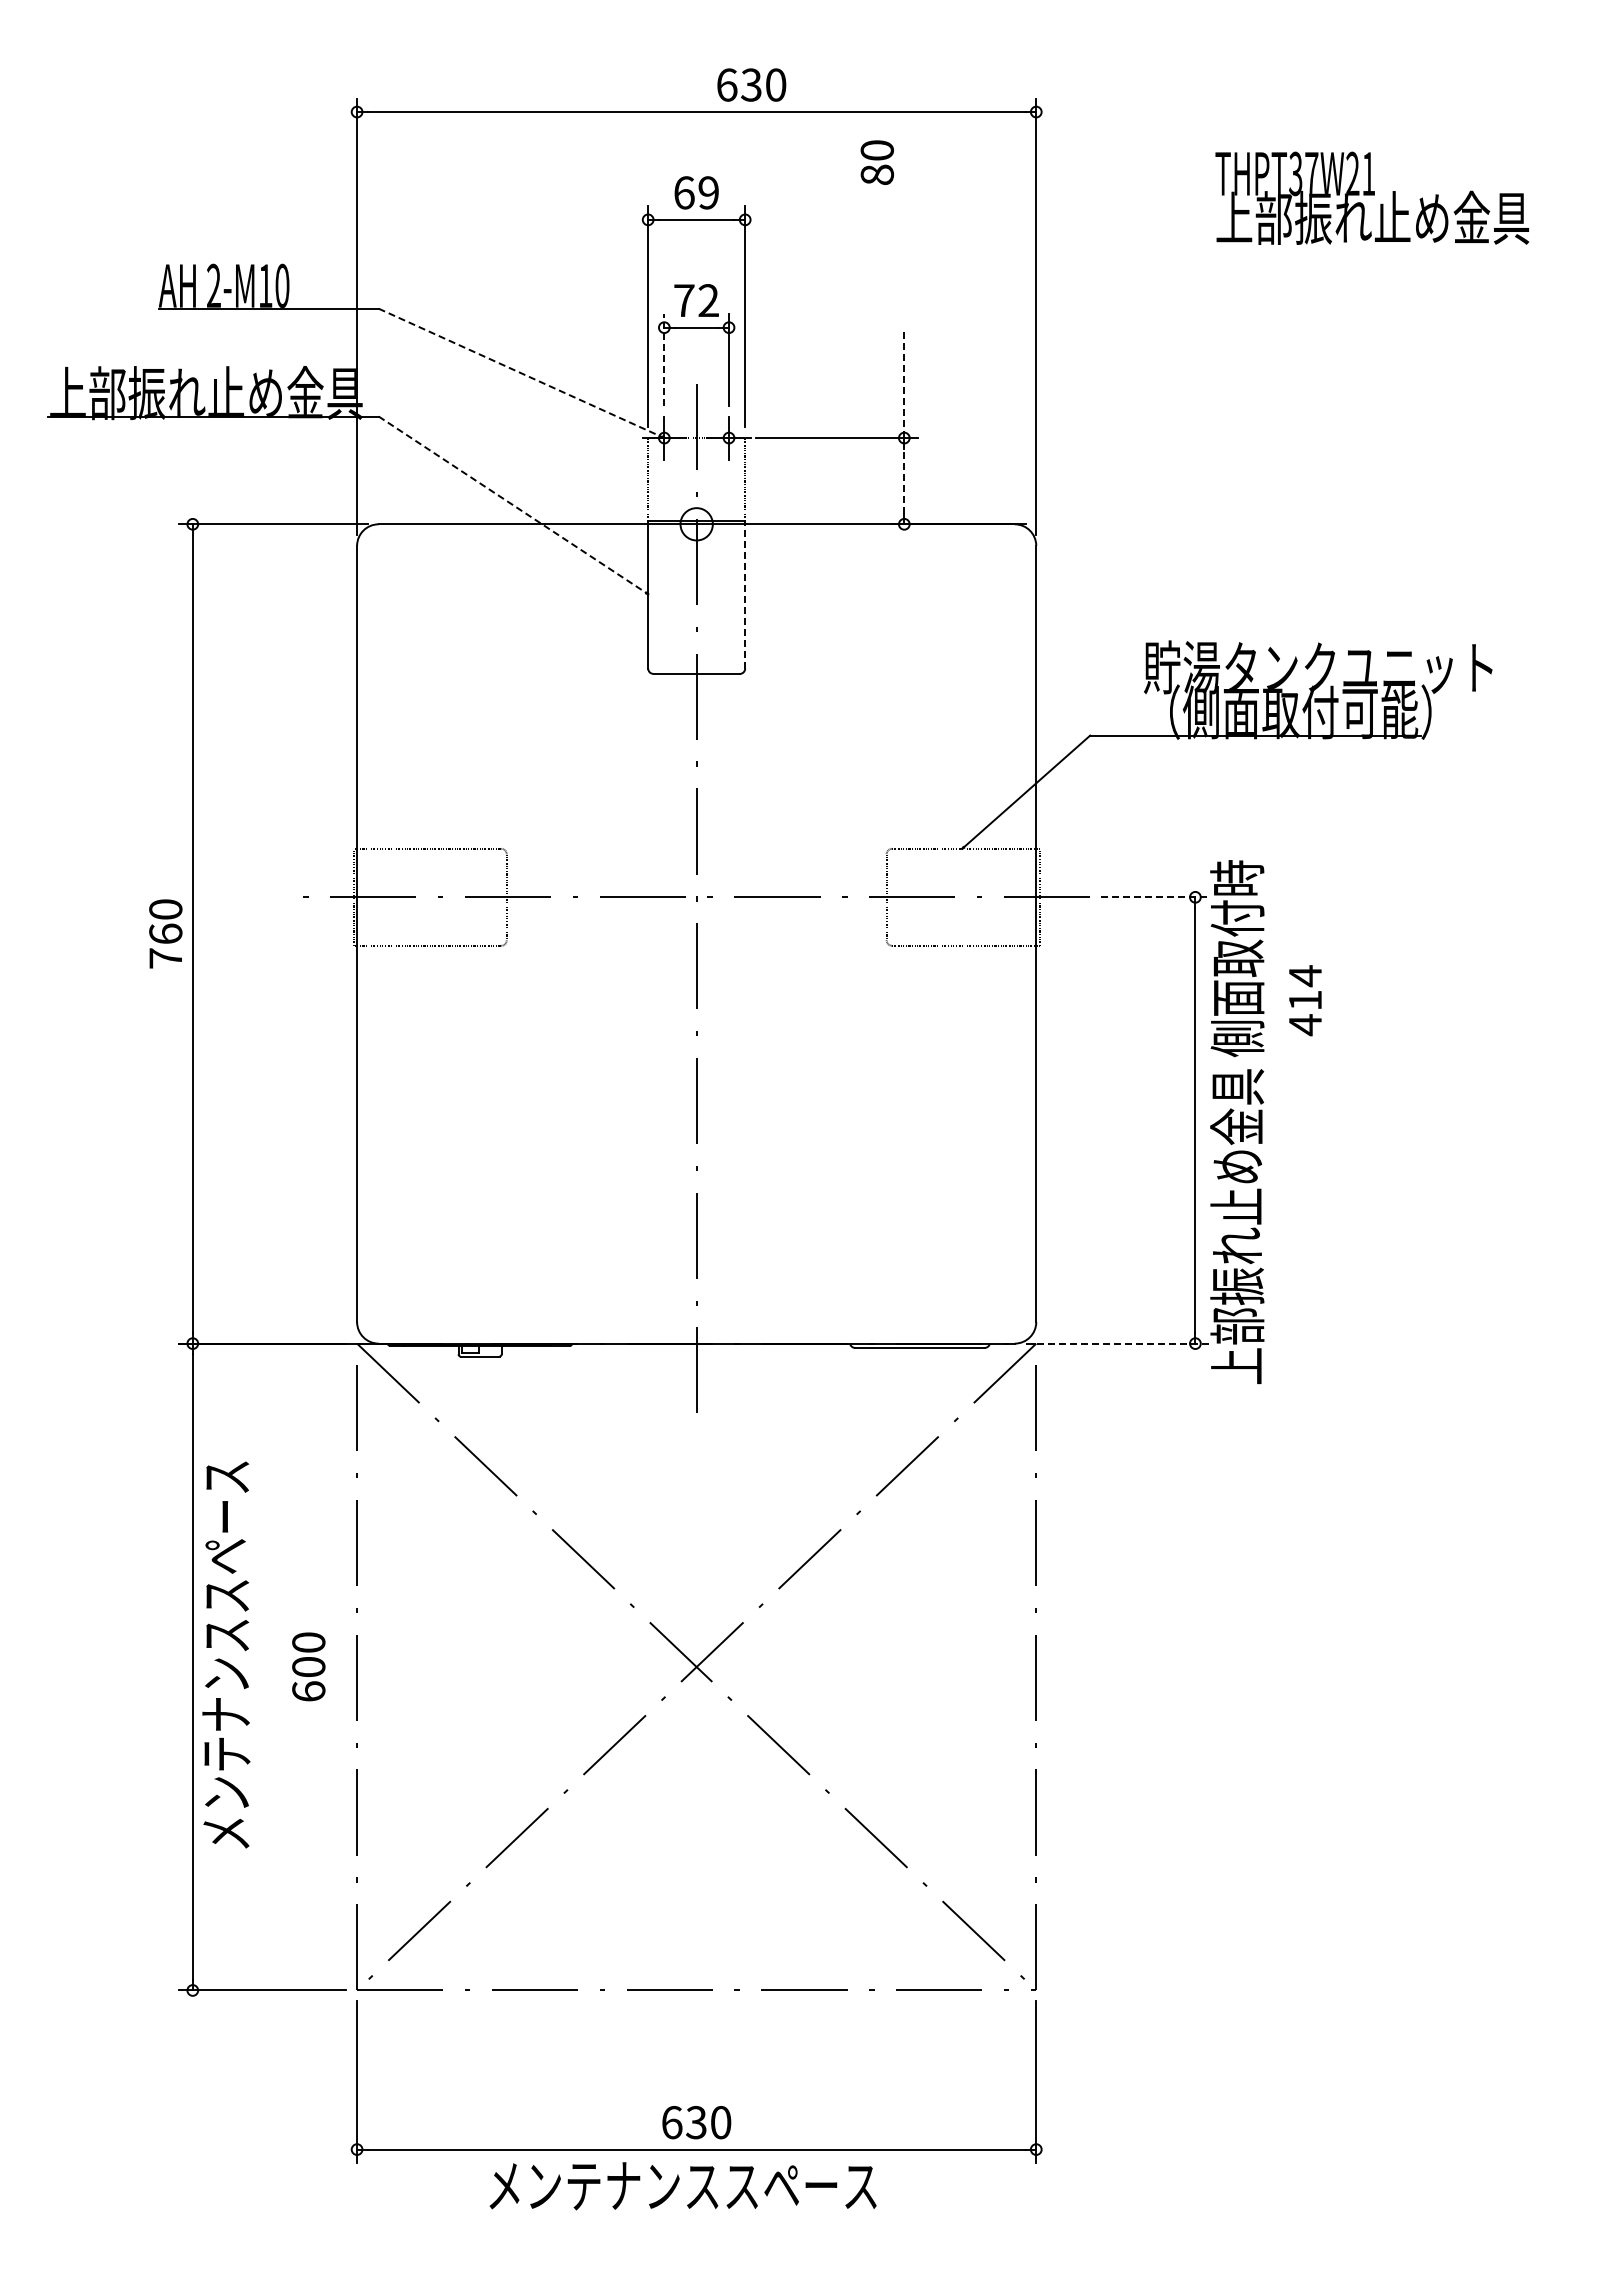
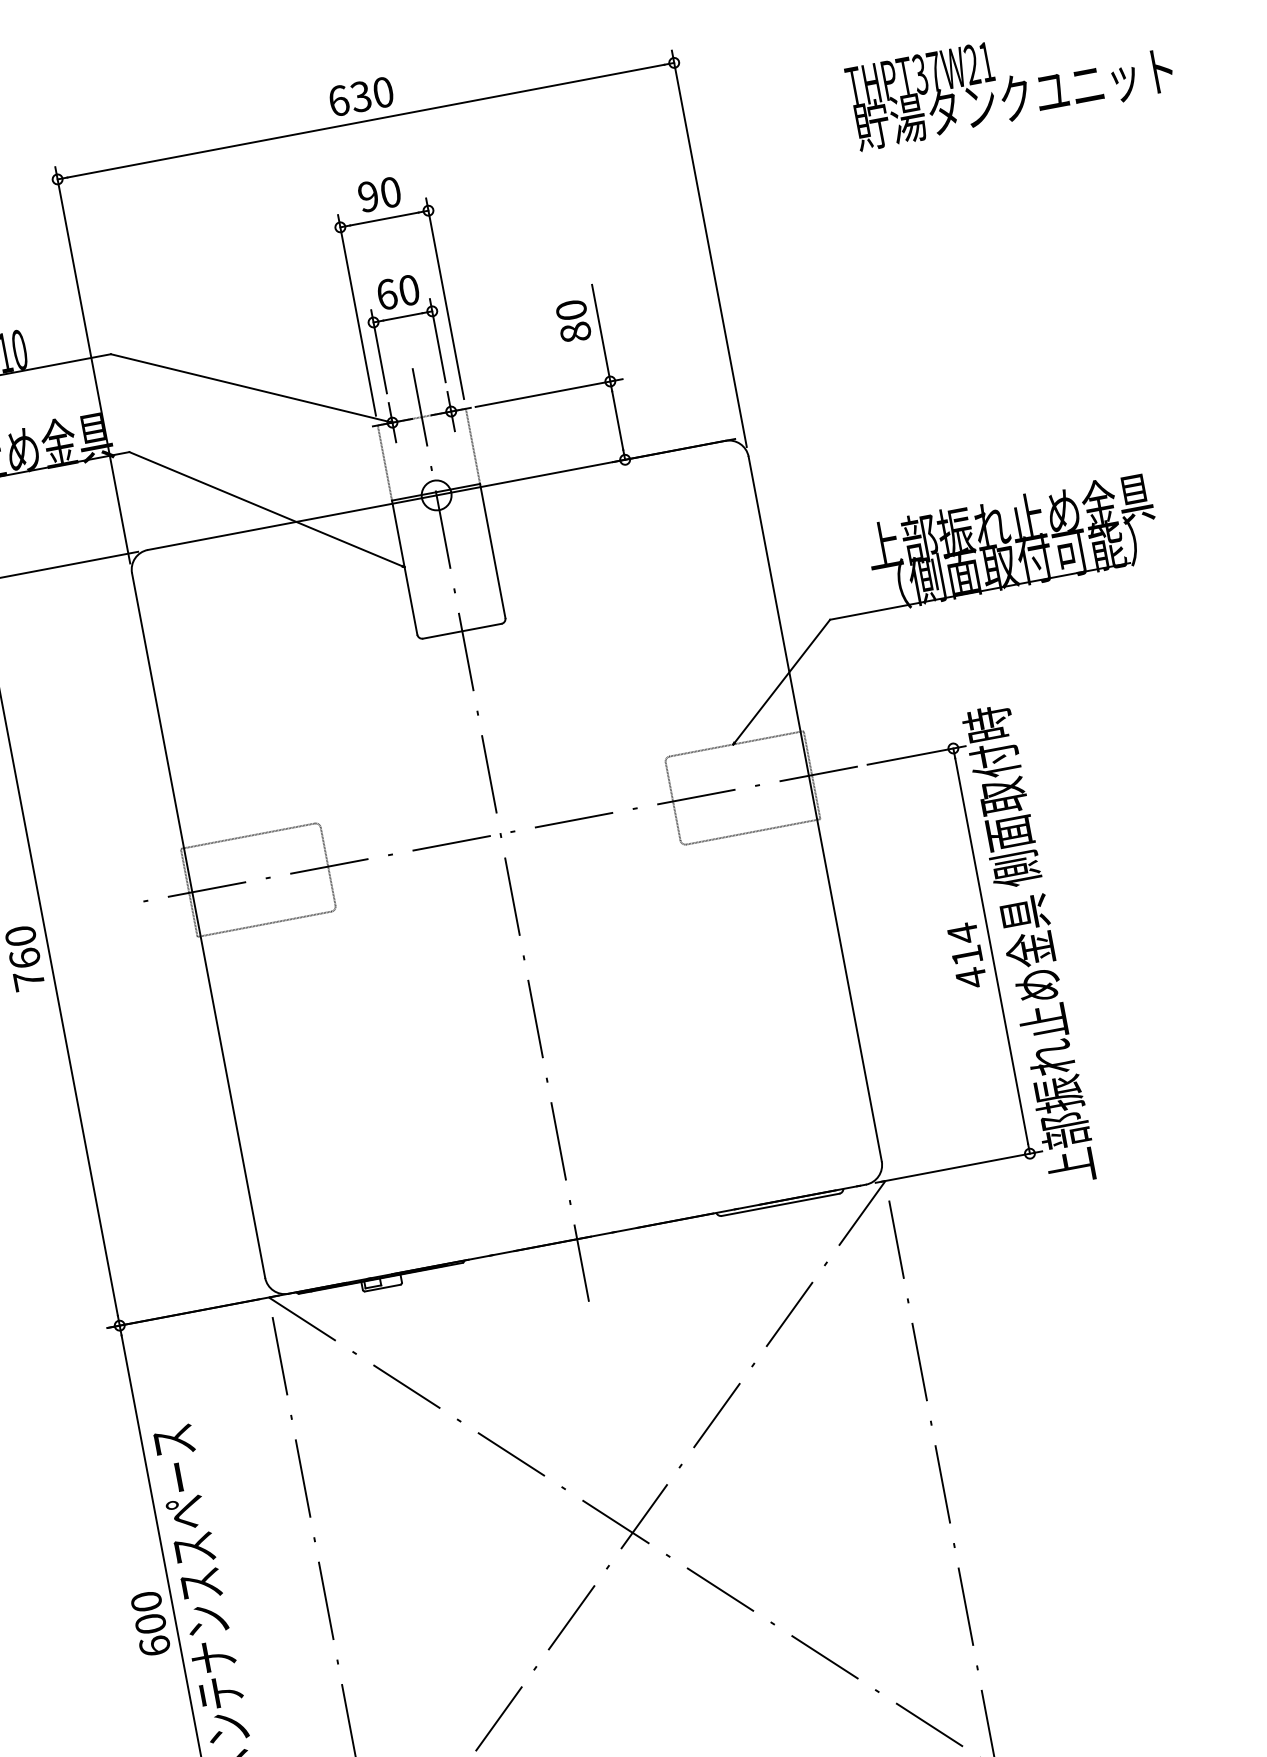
text: (751, 84) -> (361, 96), moved
text: (876, 162) -> (572, 321), moved
text: (696, 192) -> (379, 194), 69 -> 90
text: (1390, 217) -> (1013, 97), 上部振れ止め金具 -> 貯湯タンクユニット
text: (696, 300) -> (398, 292), 72 -> 60
line: (664, 359) -> (379, 351), dashed -> solid
line: (521, 373) -> (251, 388), dashed -> solid
line: (904, 384) -> (601, 332), dashed -> solid
line: (904, 480) -> (617, 420), dashed -> solid
line: (513, 505) -> (267, 509), dashed -> solid
line: (745, 594) -> (492, 550), dashed -> solid
text: (1318, 667) -> (1025, 518), 貯湯タンクユニット -> 上部振れ止め金具
line: (1154, 897) -> (916, 755), dashed -> solid
text: (1305, 1000) -> (967, 955), moved
line: (1117, 1343) -> (959, 1166), dashed -> solid
text: (308, 1666) -> (150, 1623), moved

